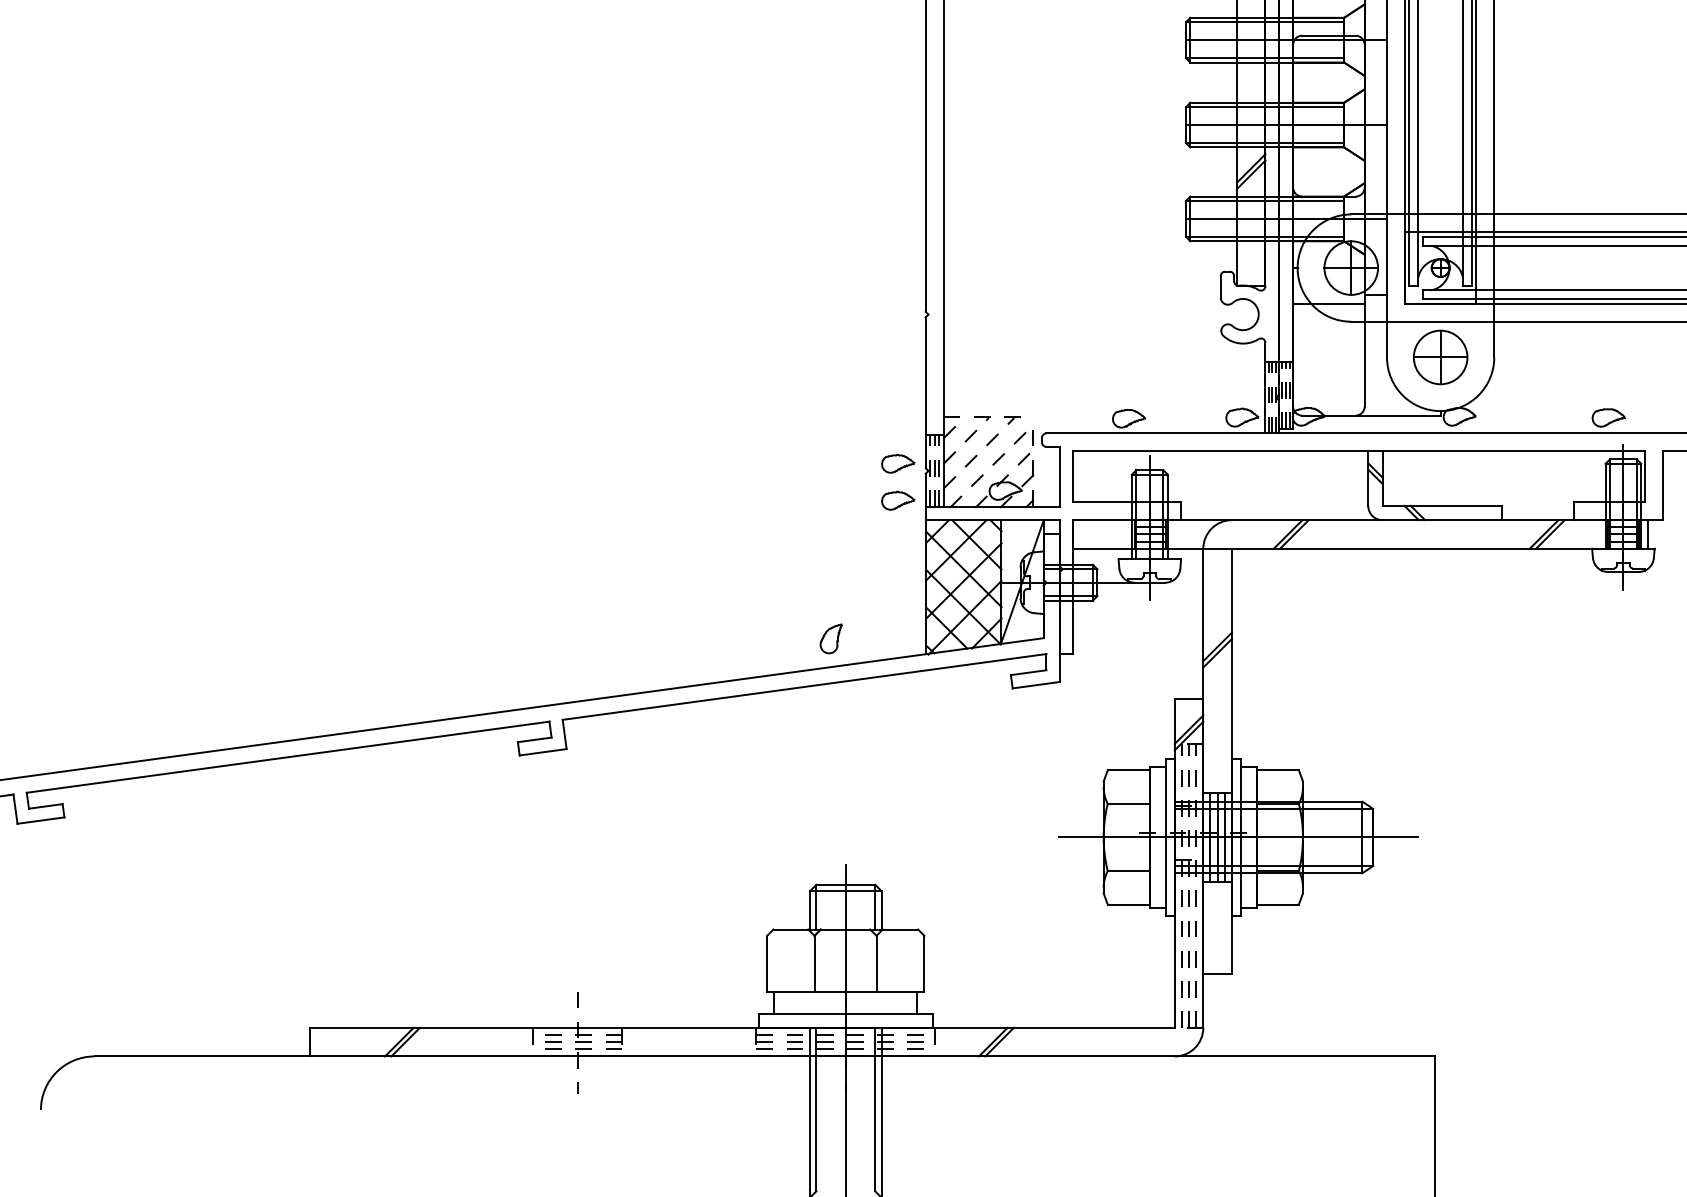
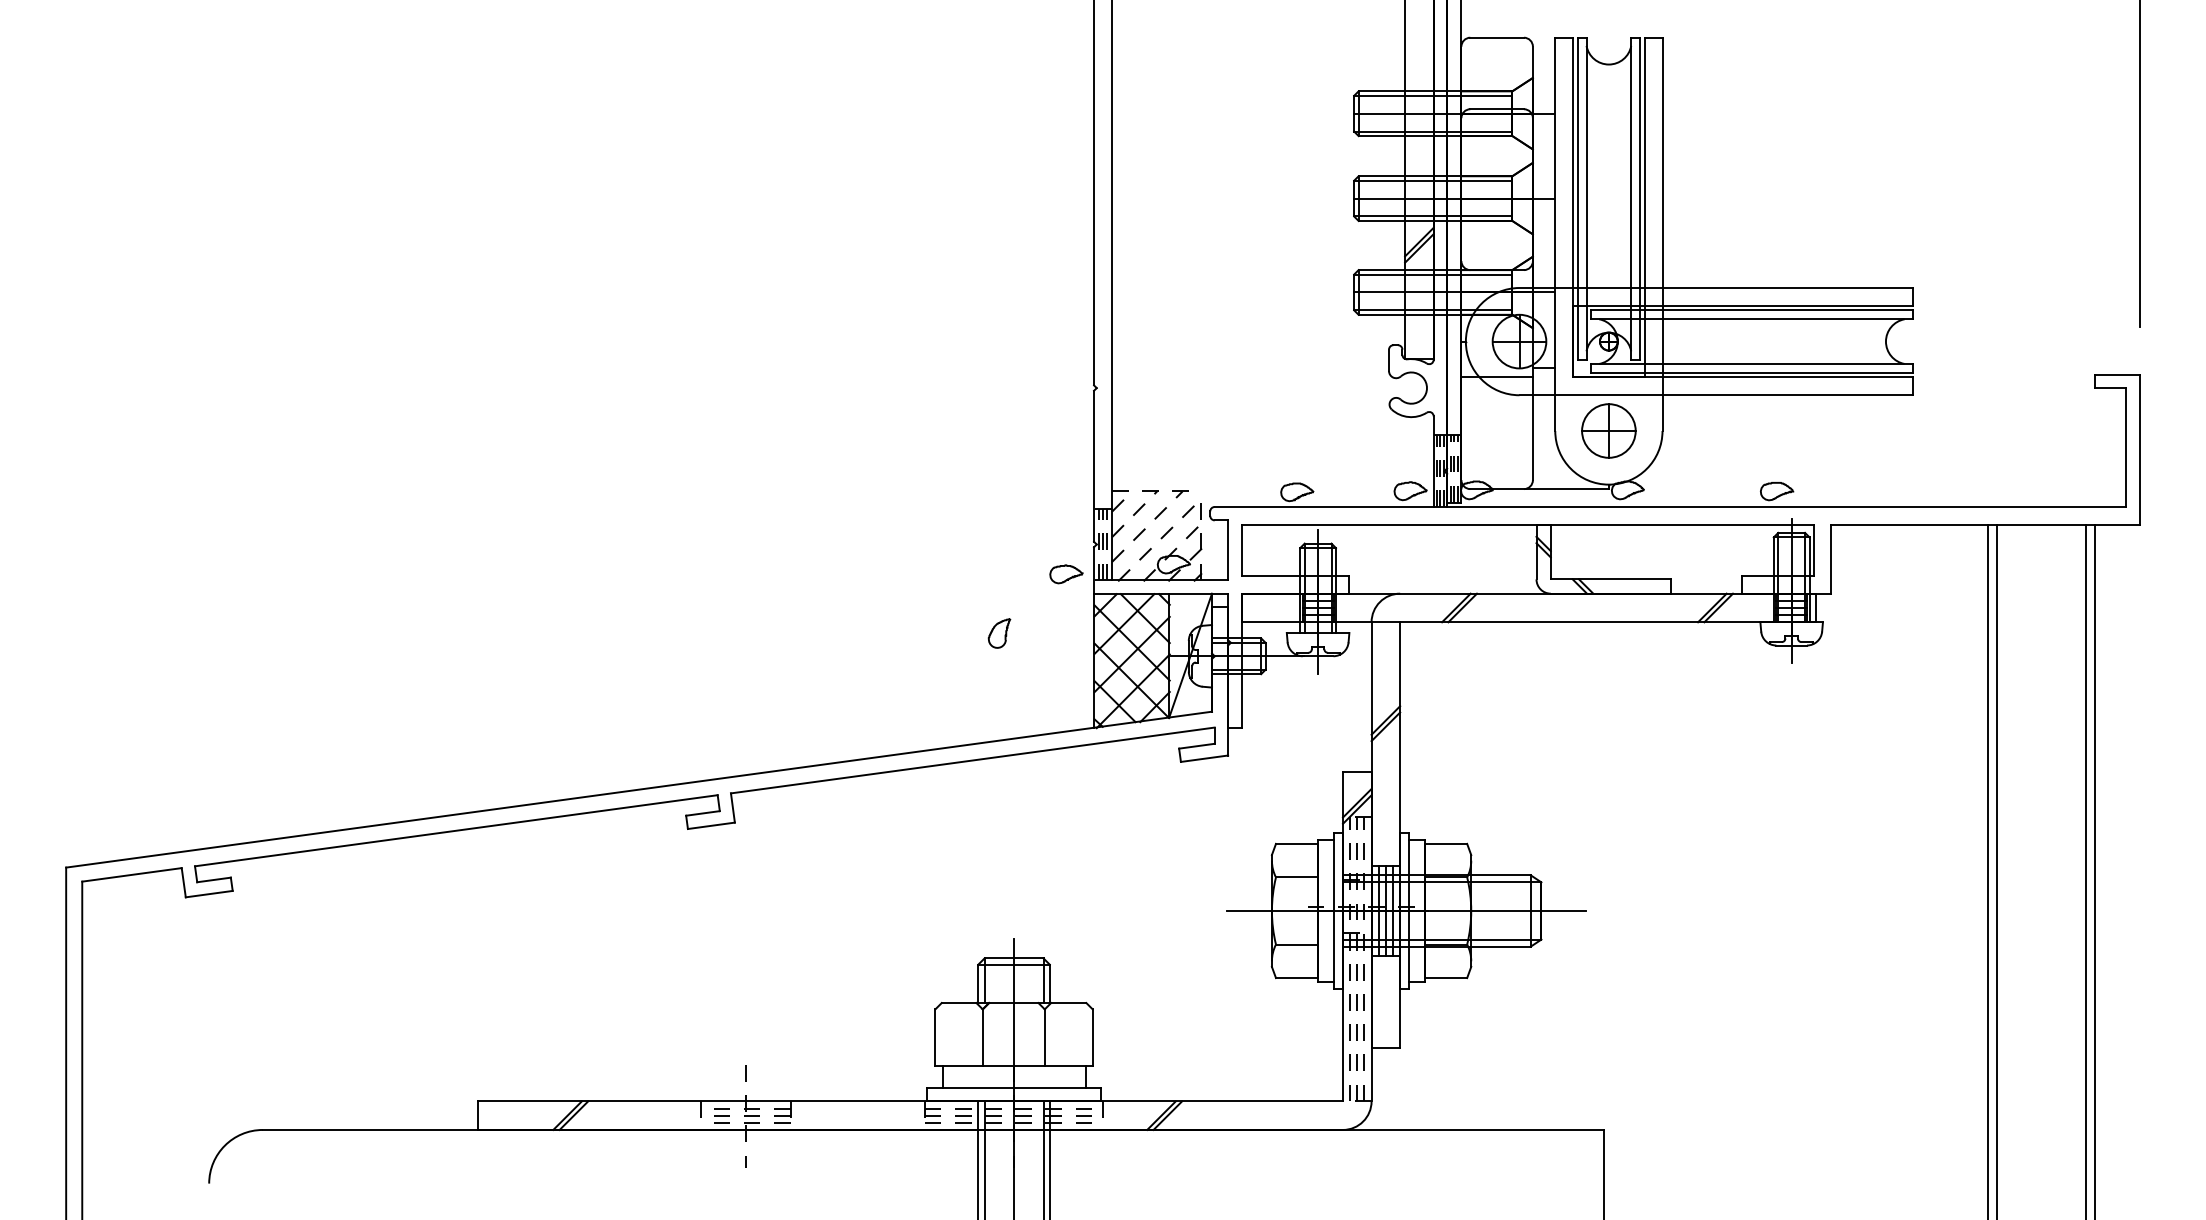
part: (898, 463) -> (1066, 537), removed
part: (831, 638) -> (999, 633), moved

